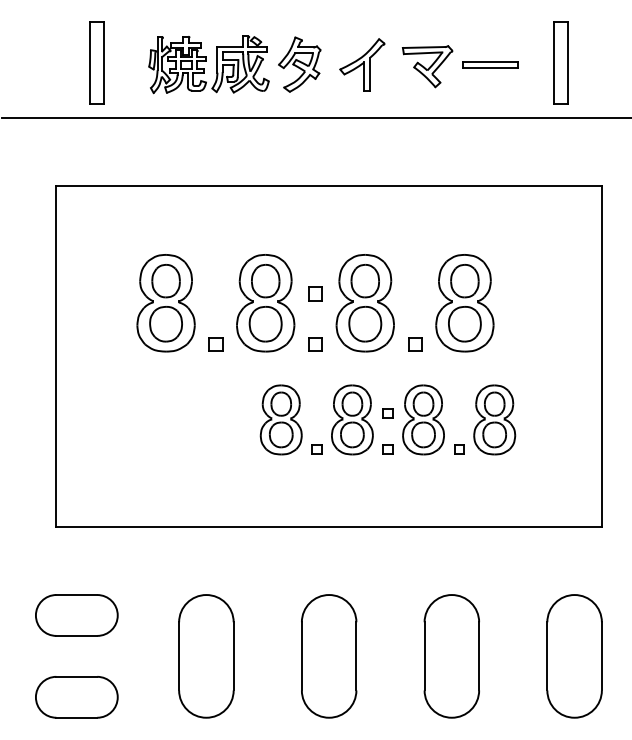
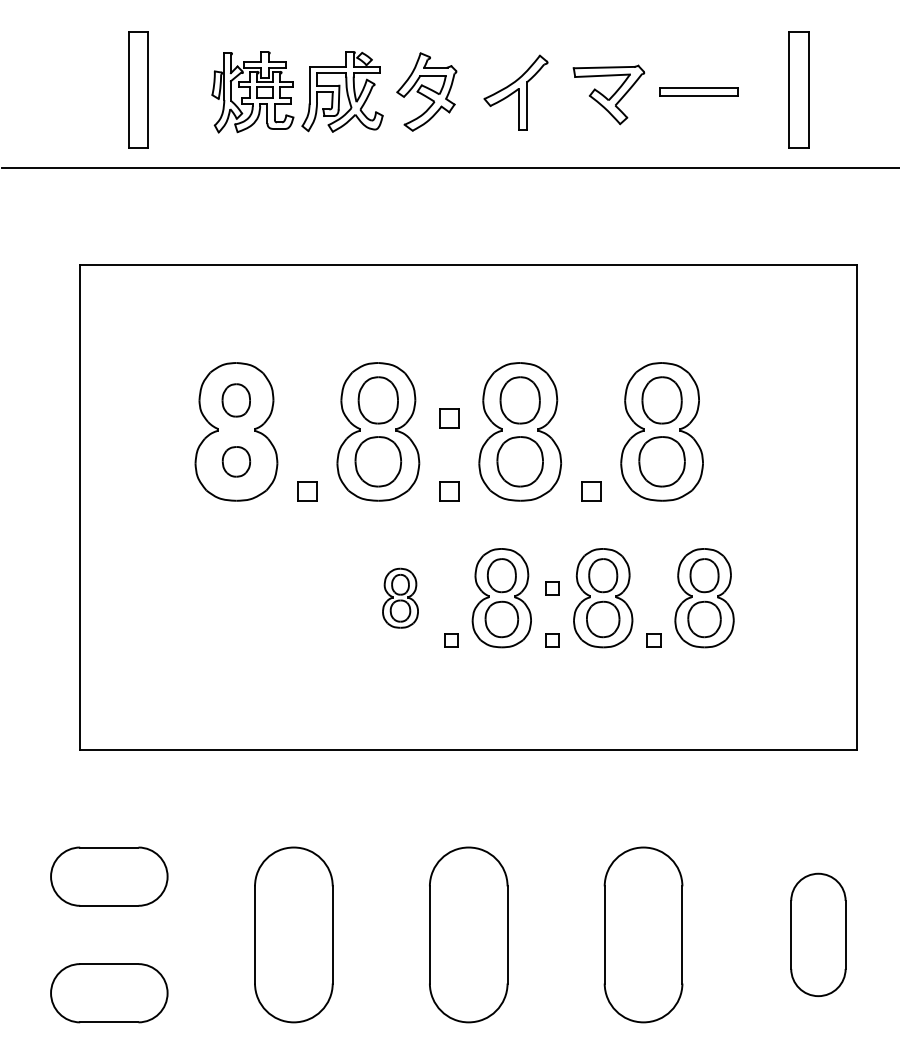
part: (165, 281) -> (235, 400), size x0.7
part: (166, 324) -> (236, 461), size x0.6
part: (281, 420) -> (400, 598), size x0.6
part: (574, 656) -> (818, 934), size x0.7

